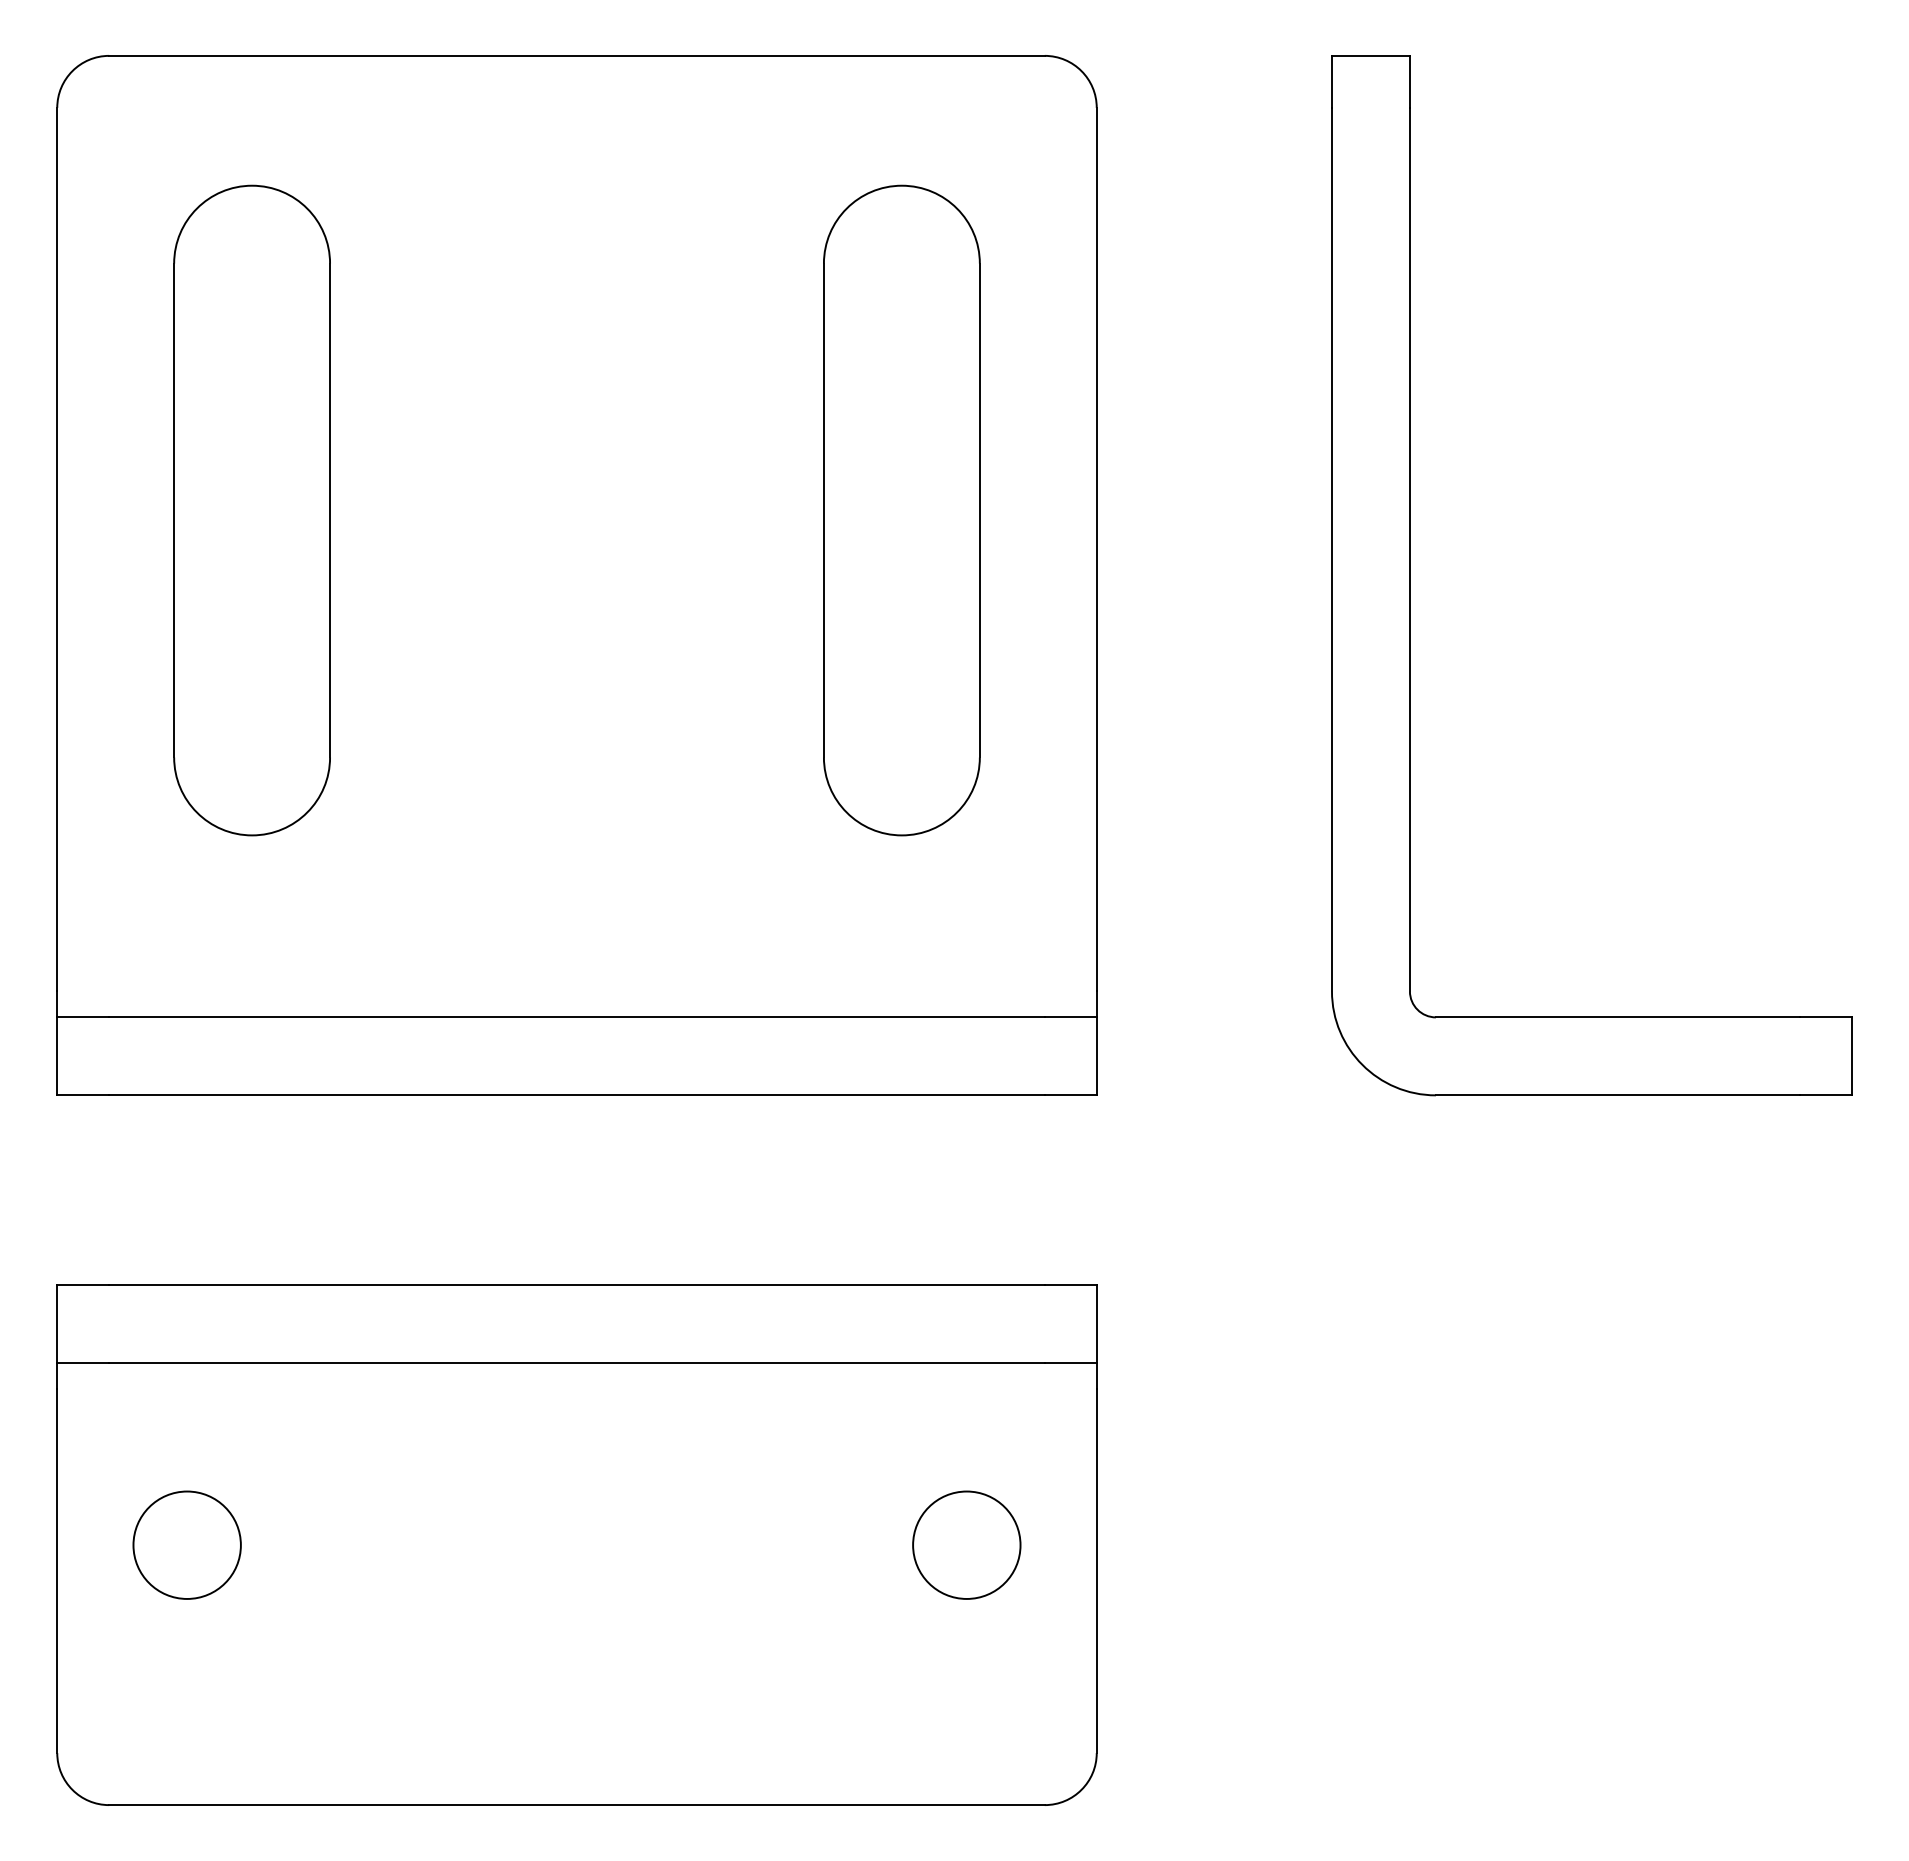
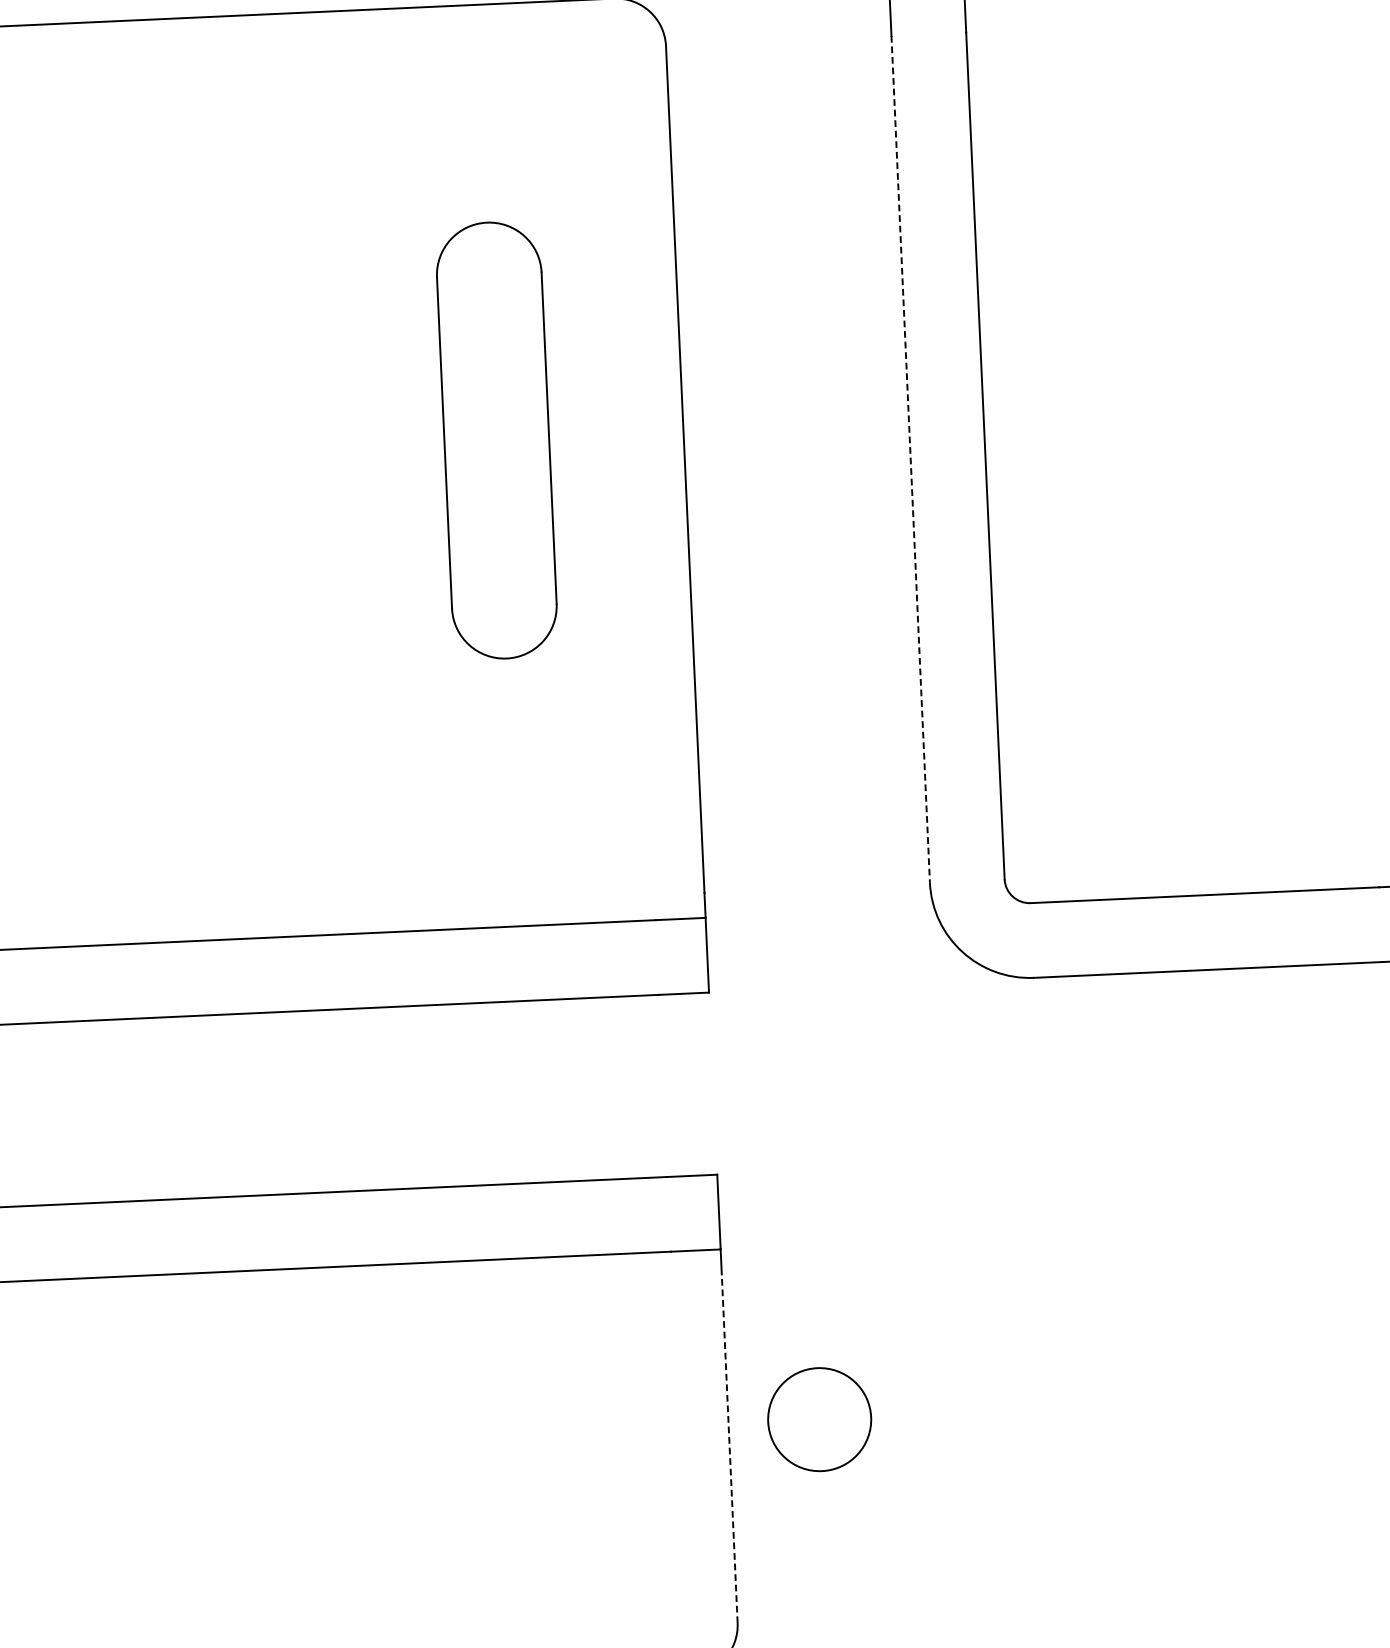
part: (901, 510) -> (496, 440), size x0.7
line: (1331, 549) -> (910, 459), solid -> dashed
circle: (966, 1544) -> (819, 1418), moved
line: (1096, 1571) -> (729, 1448), solid -> dashed

